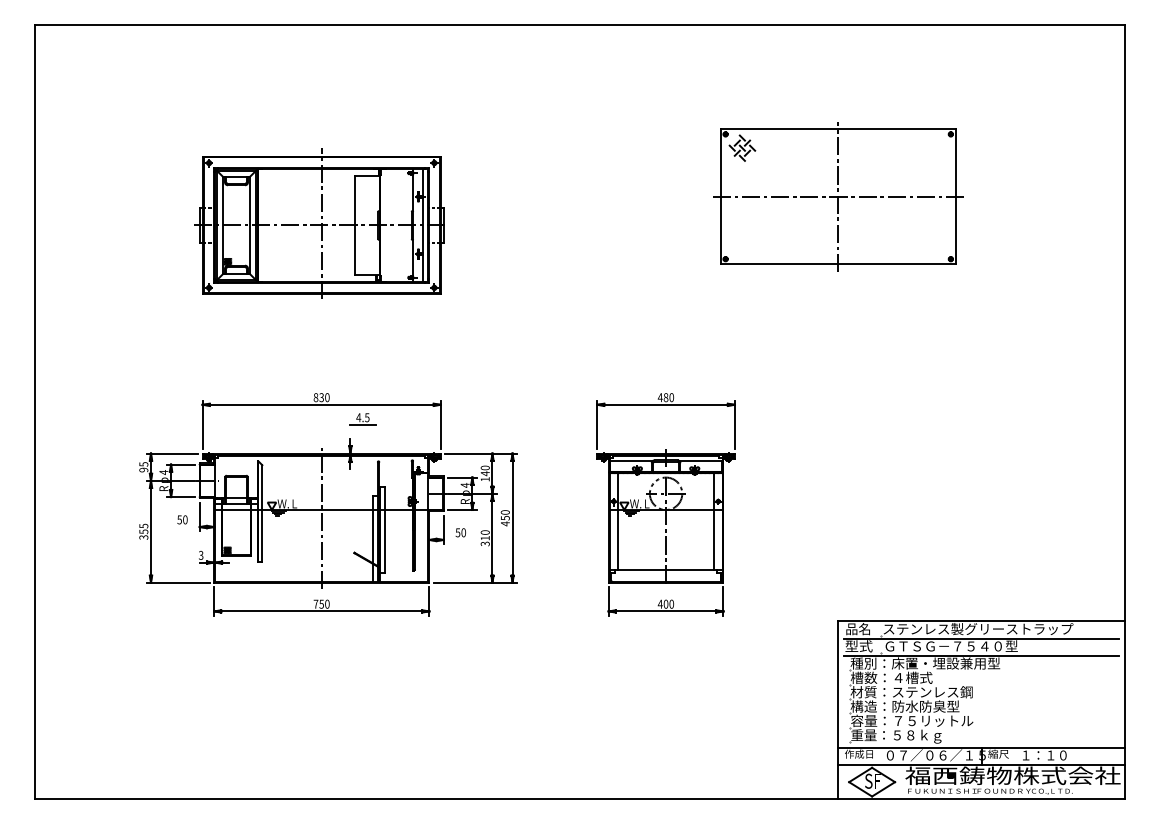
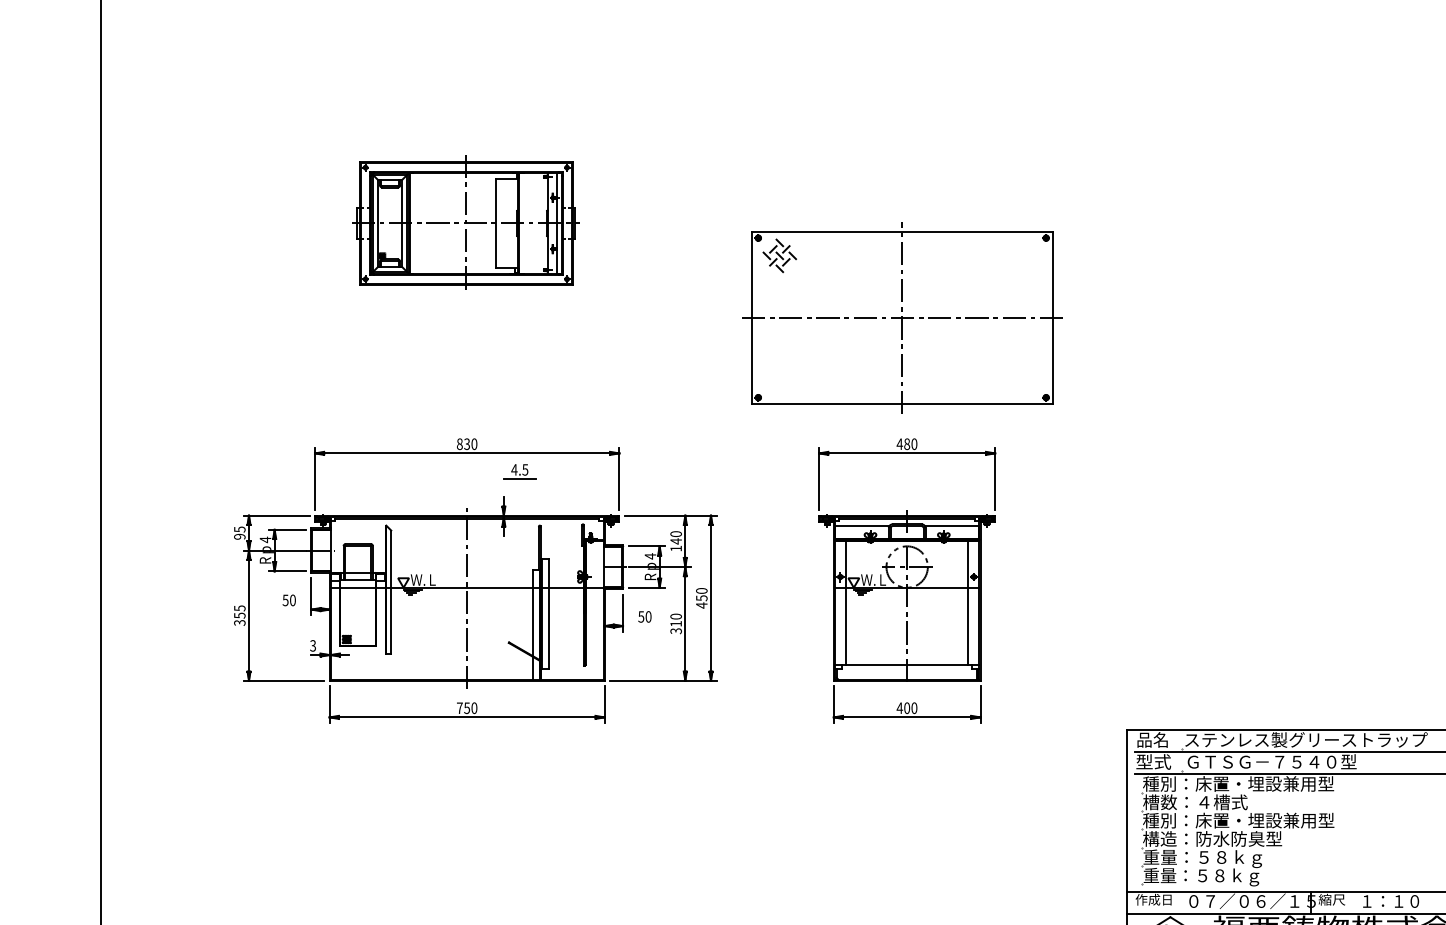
part: (838, 196) -> (902, 317), moved
part: (319, 223) -> (464, 221), size x0.7
text: (925, 692) -> (1238, 820), 材質：ステンレス鋼 -> 種別：床置・埋設兼用型
text: (912, 721) -> (1222, 858), 容量：７５リットル -> 重量：５８ｋｇ

